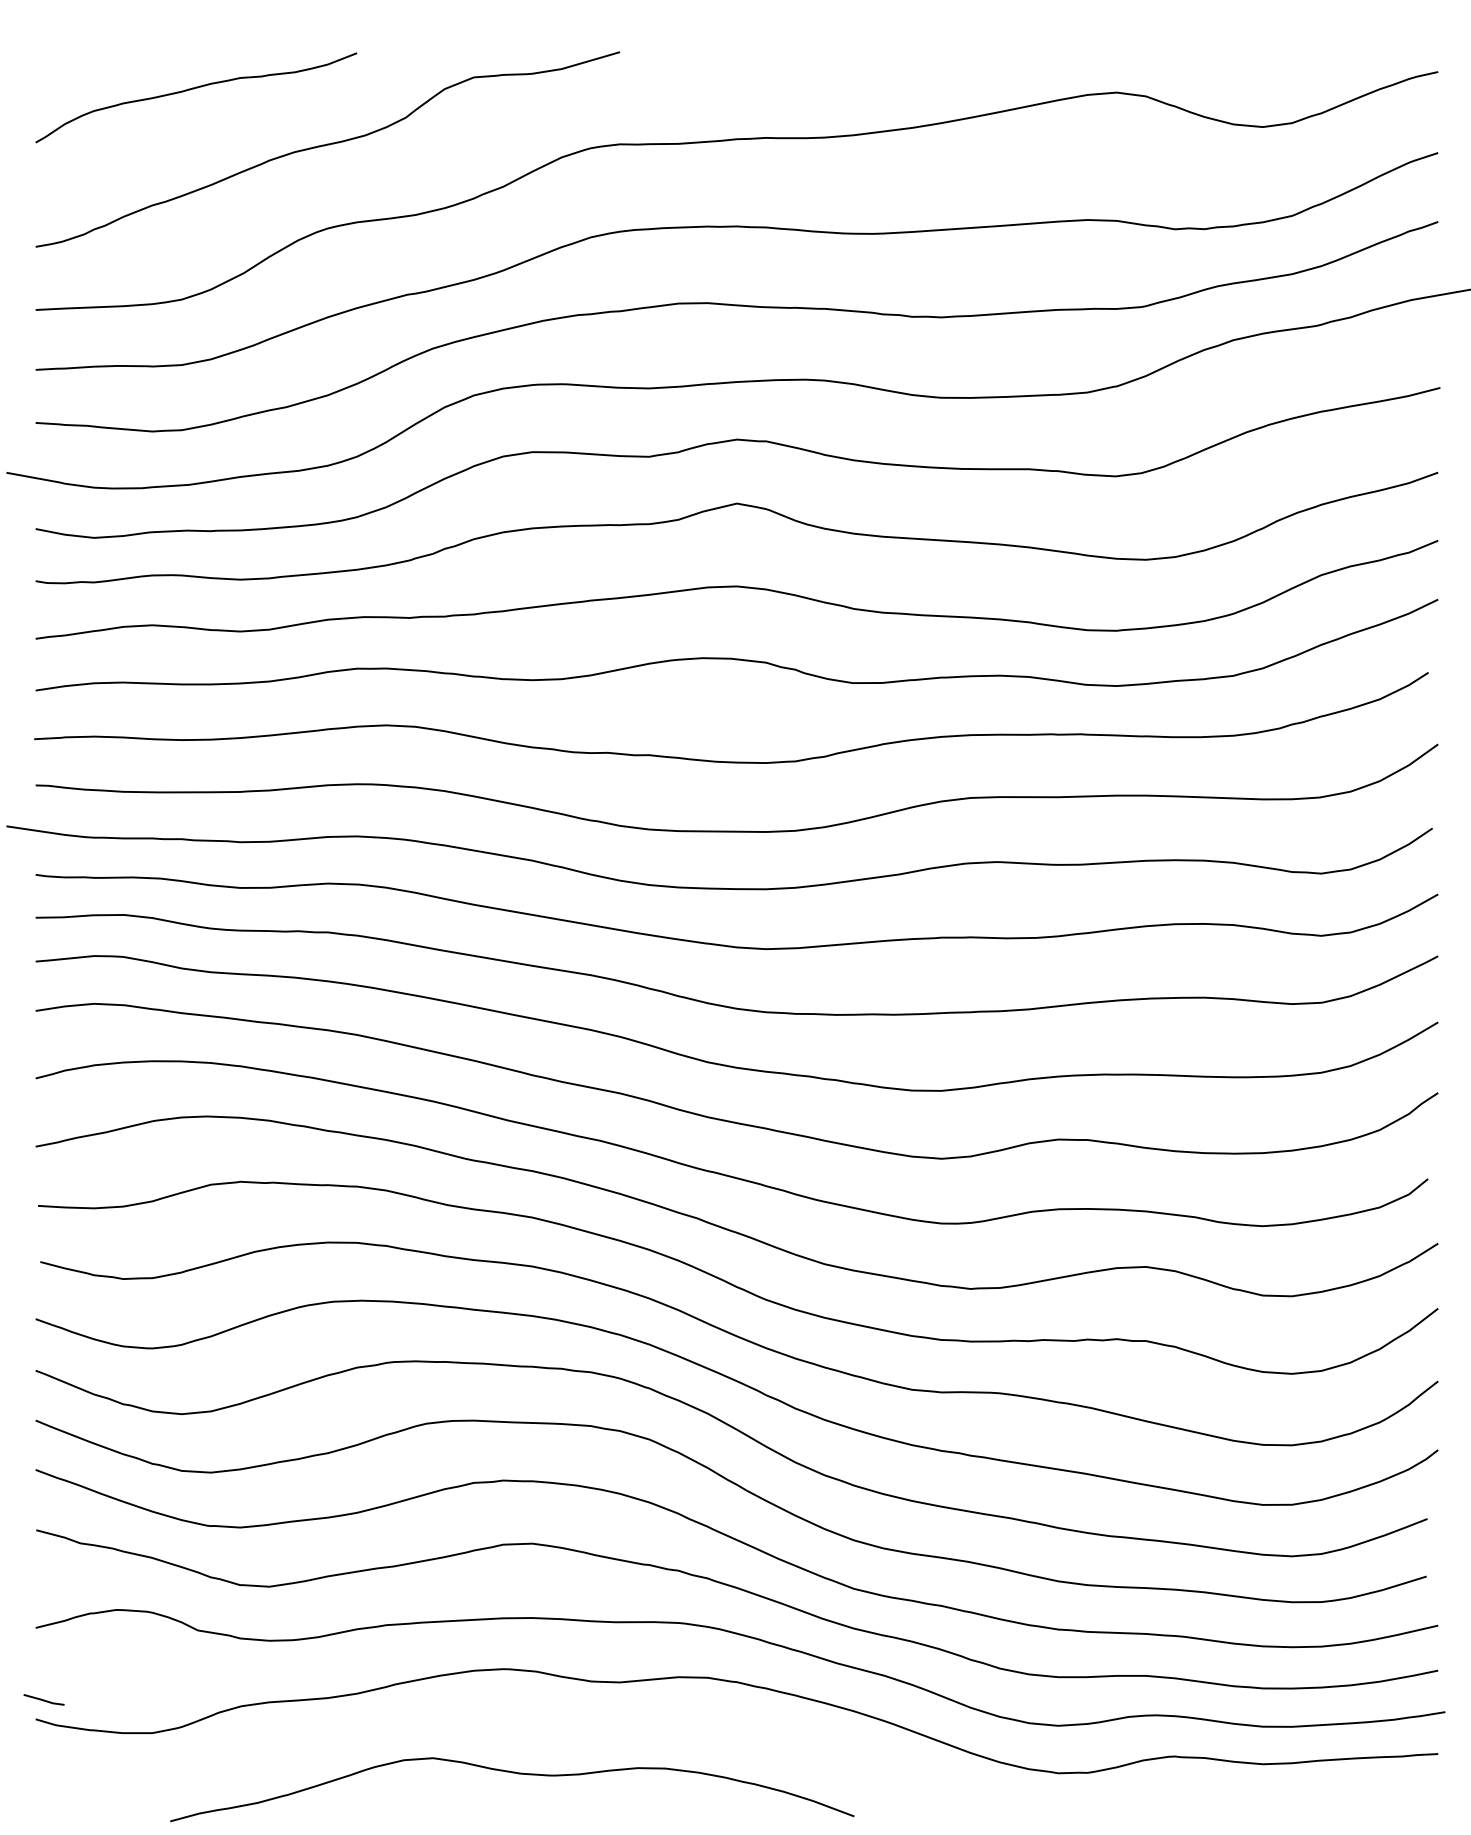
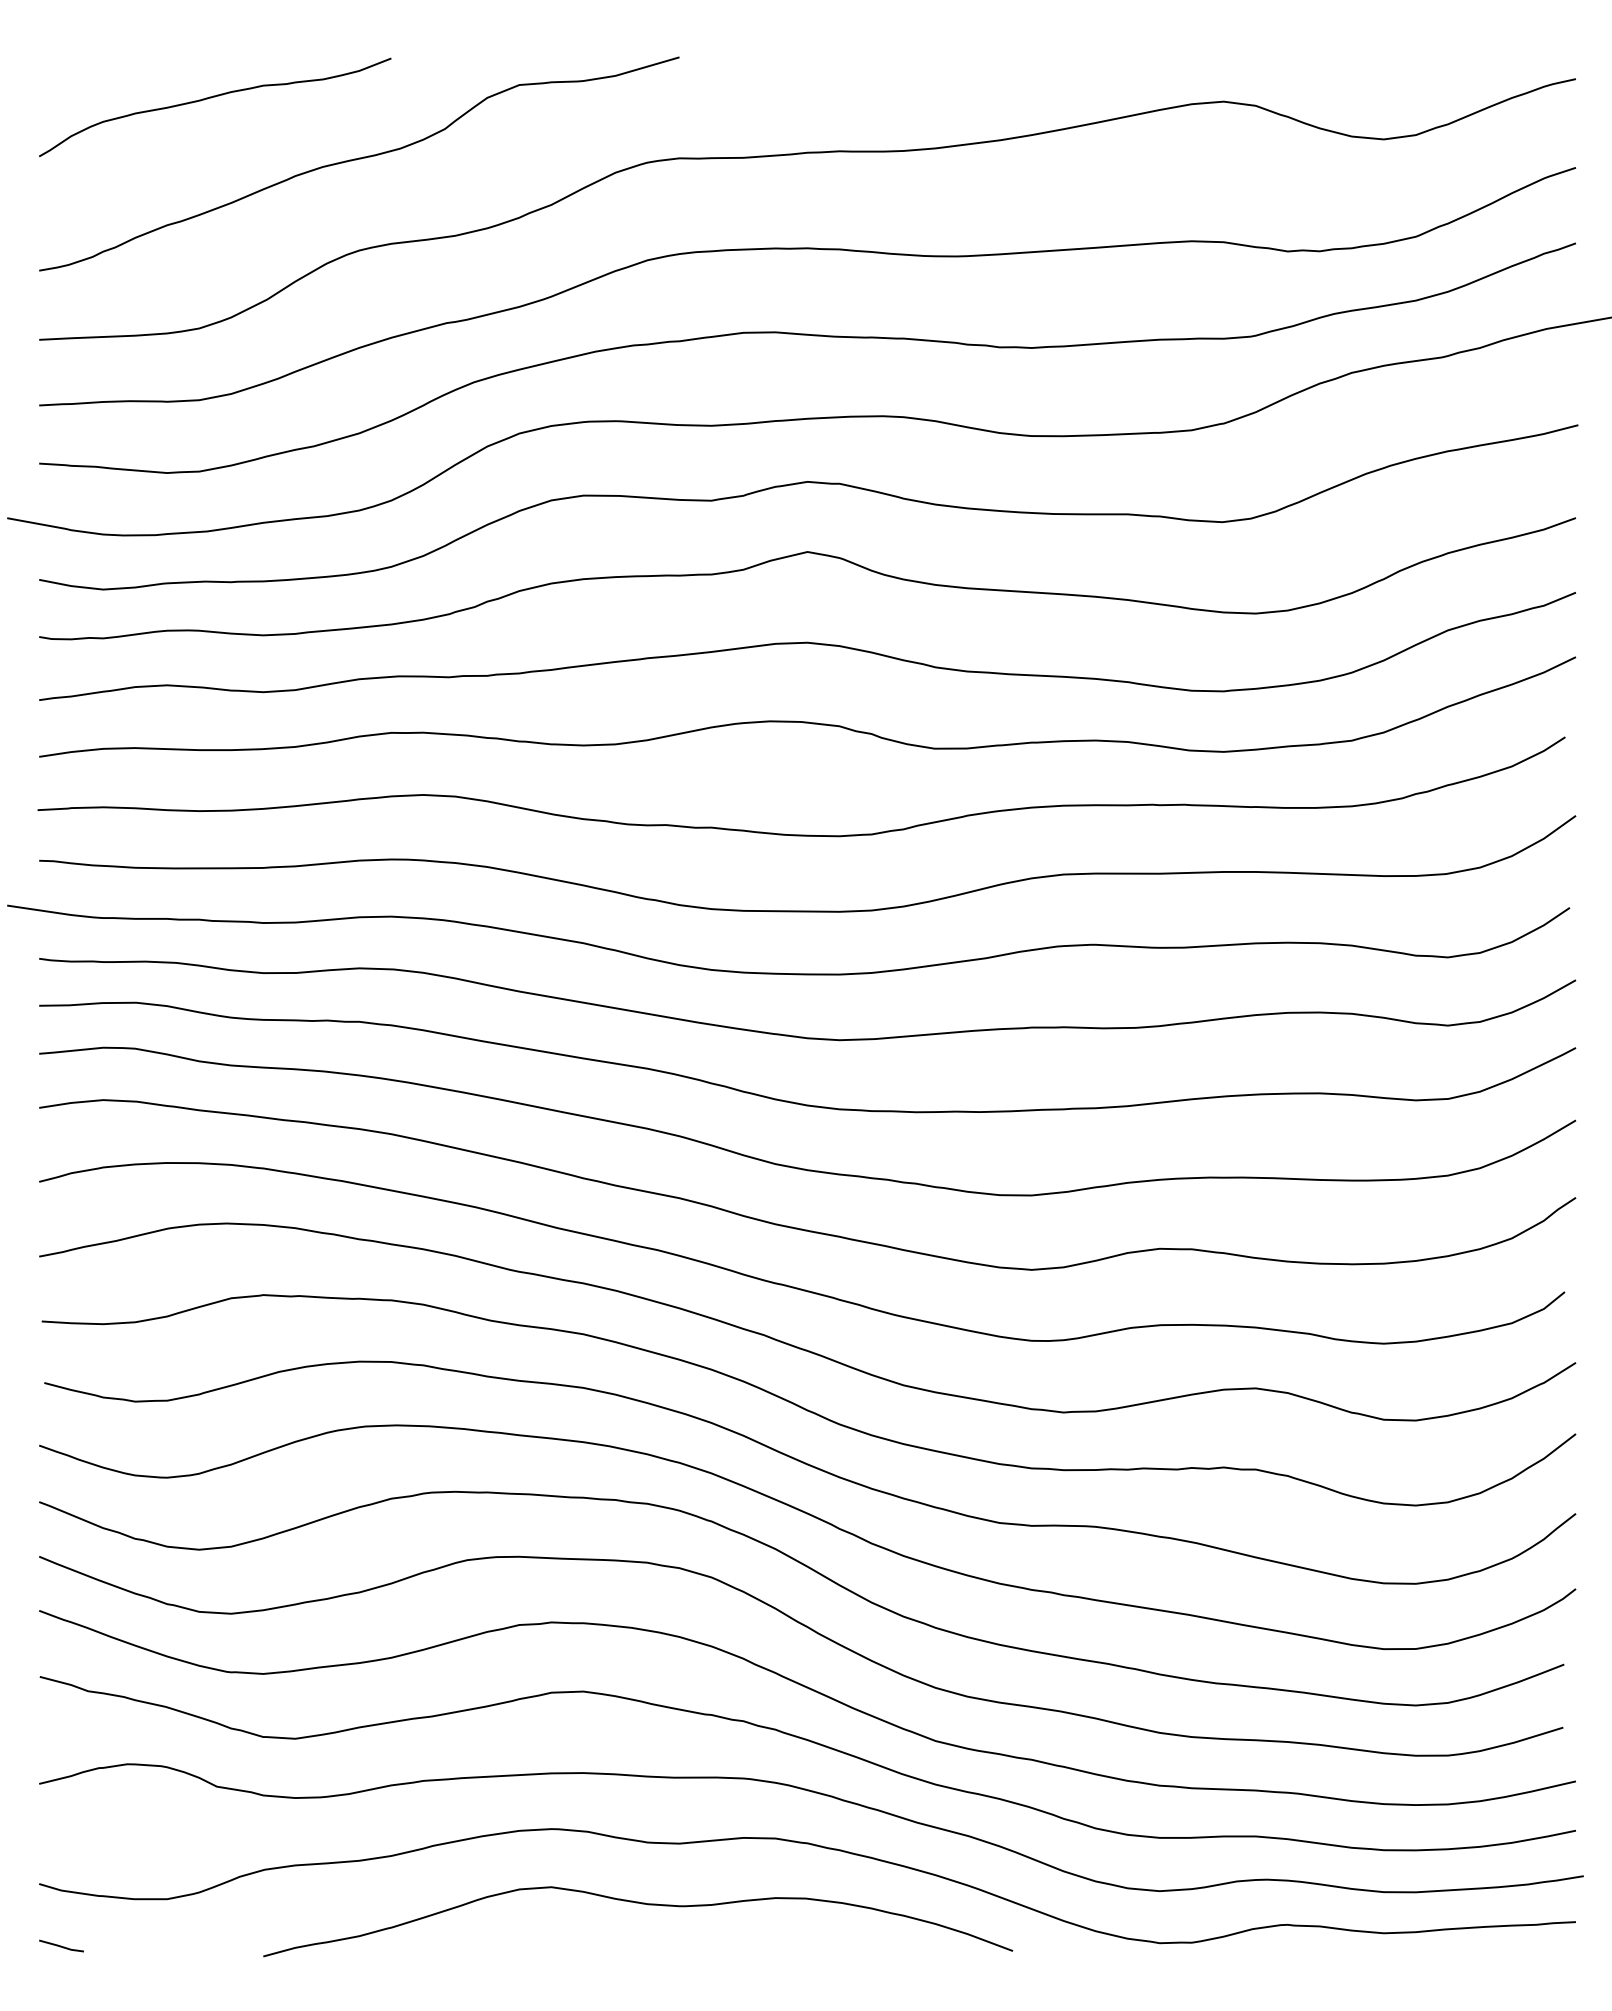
line: (43, 1699) -> (60, 1945), moved
curve: (512, 1773) -> (638, 1903), moved

